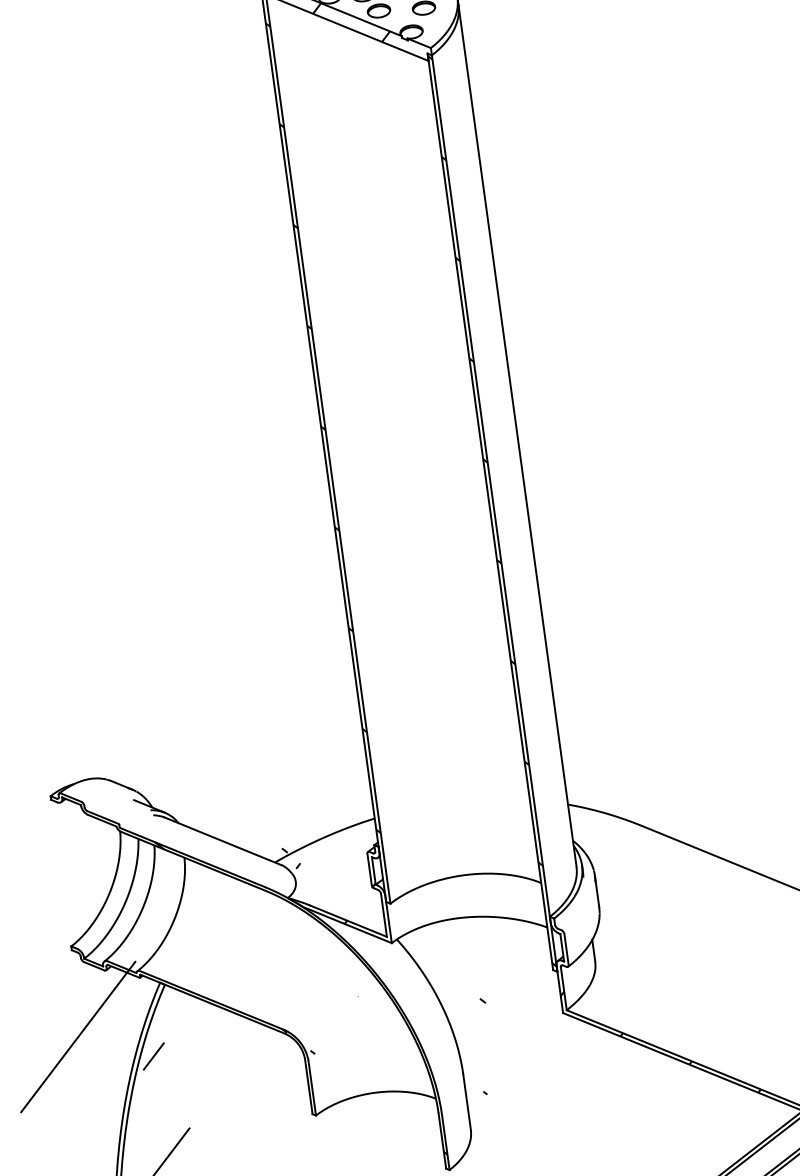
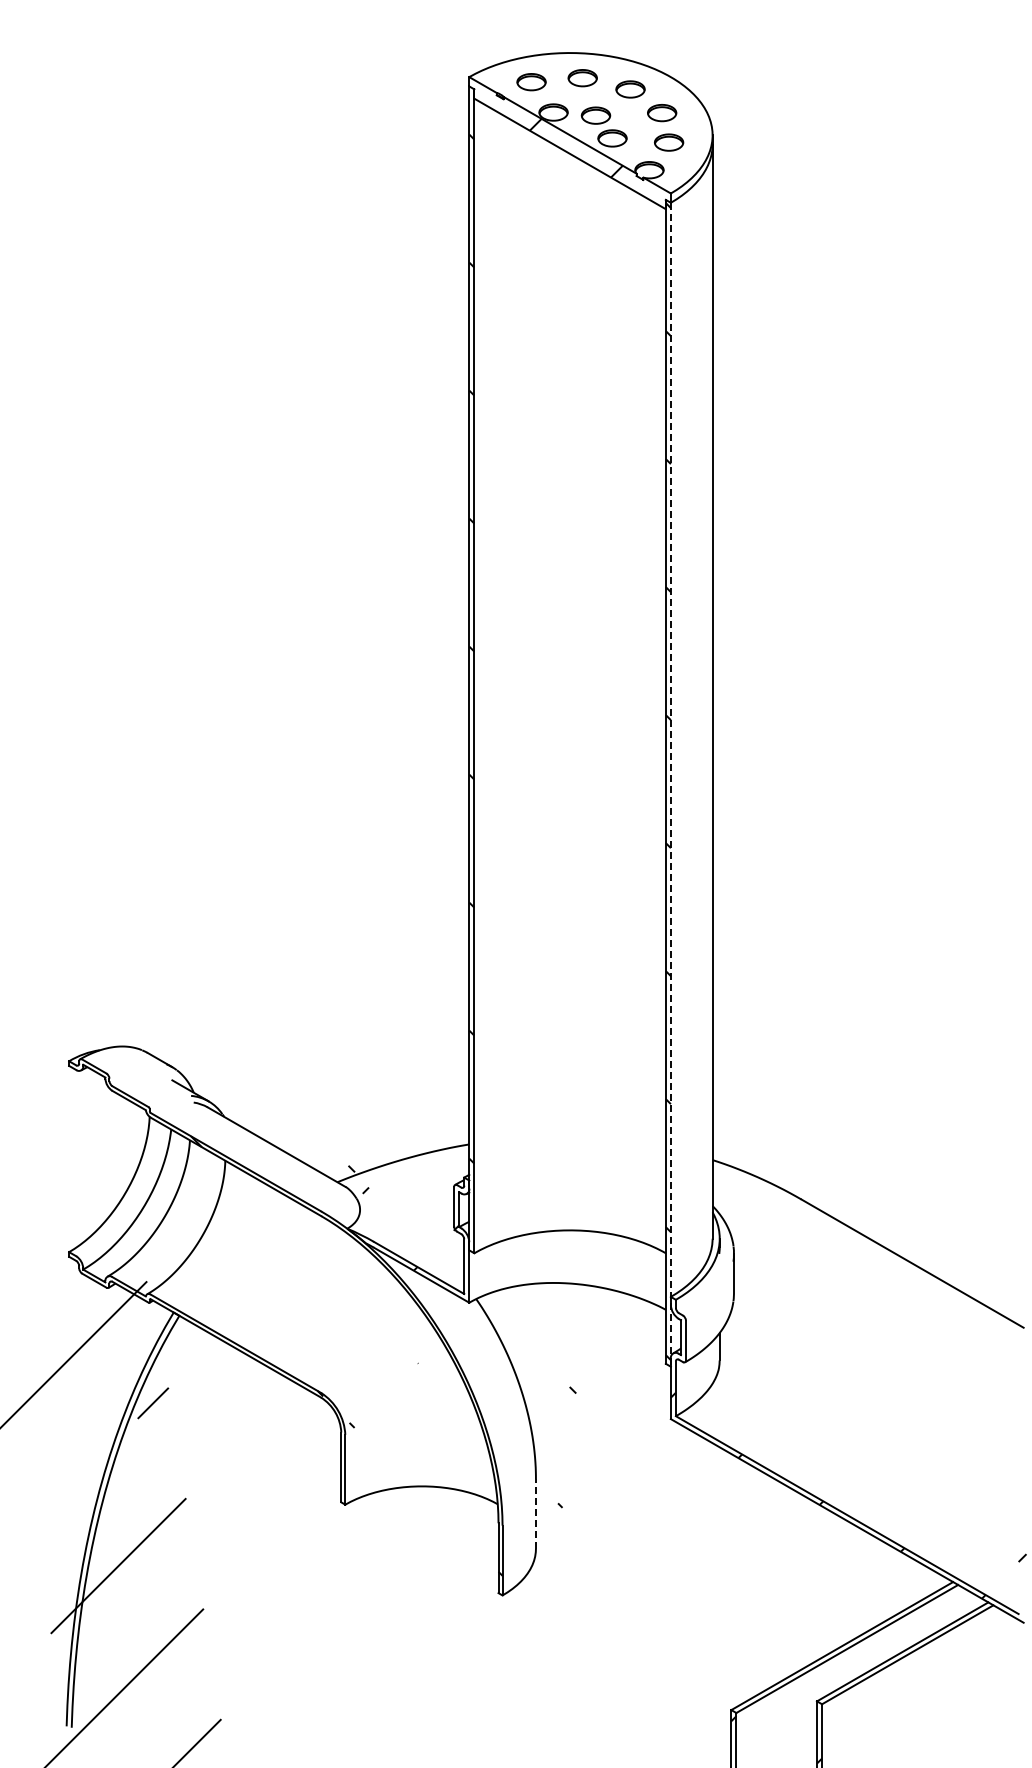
line: (494, 513) -> (670, 784), solid -> dashed
line: (466, 1102) -> (535, 1514), solid -> dashed

